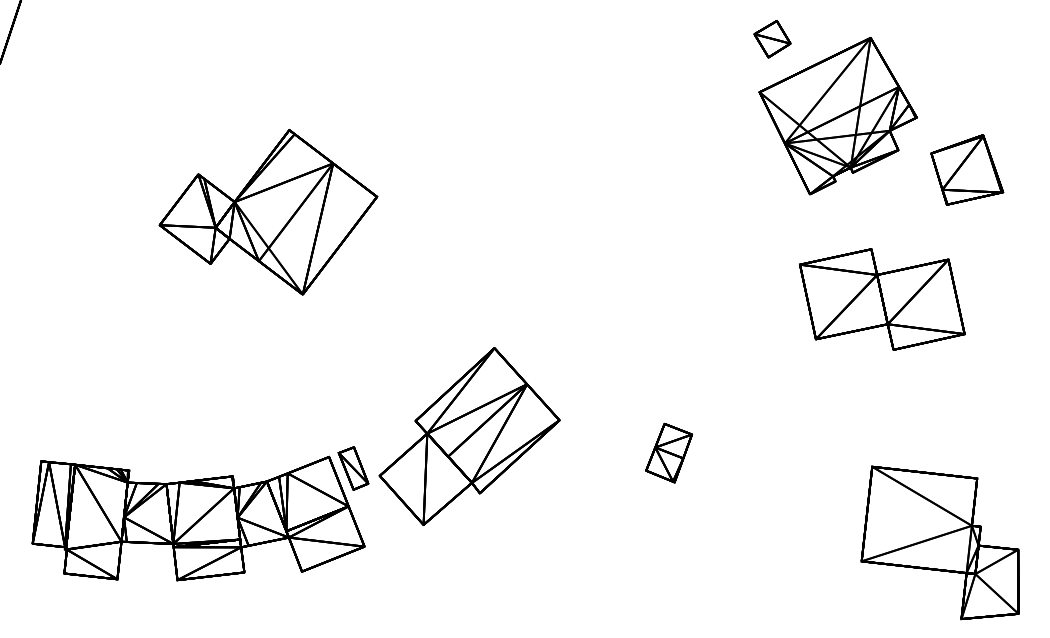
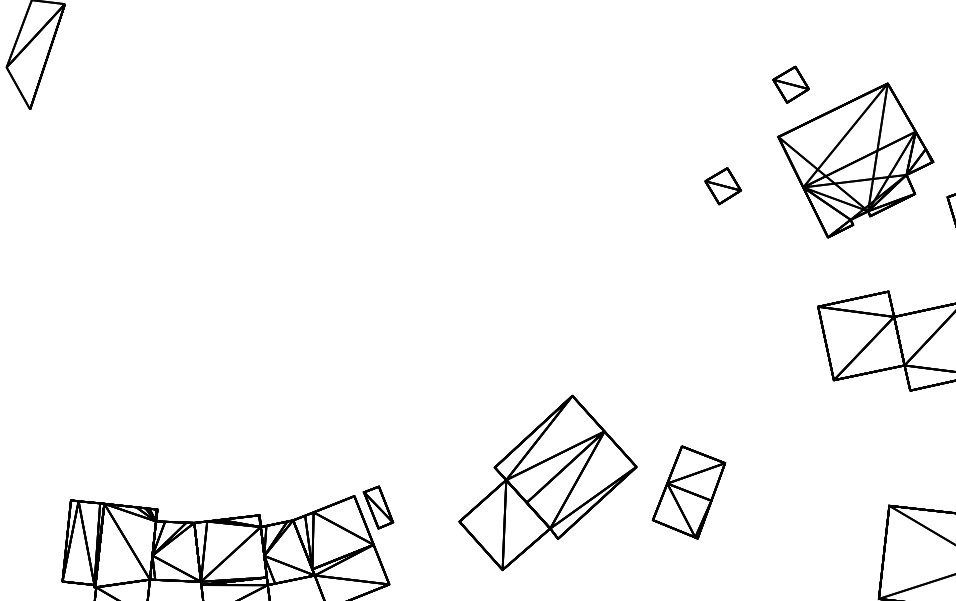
part: (703, 142) -> (723, 186), added
part: (268, 212) -> (294, 255), removed
part: (469, 436) -> (547, 482), moved
part: (669, 452) -> (689, 491), size x1.6

